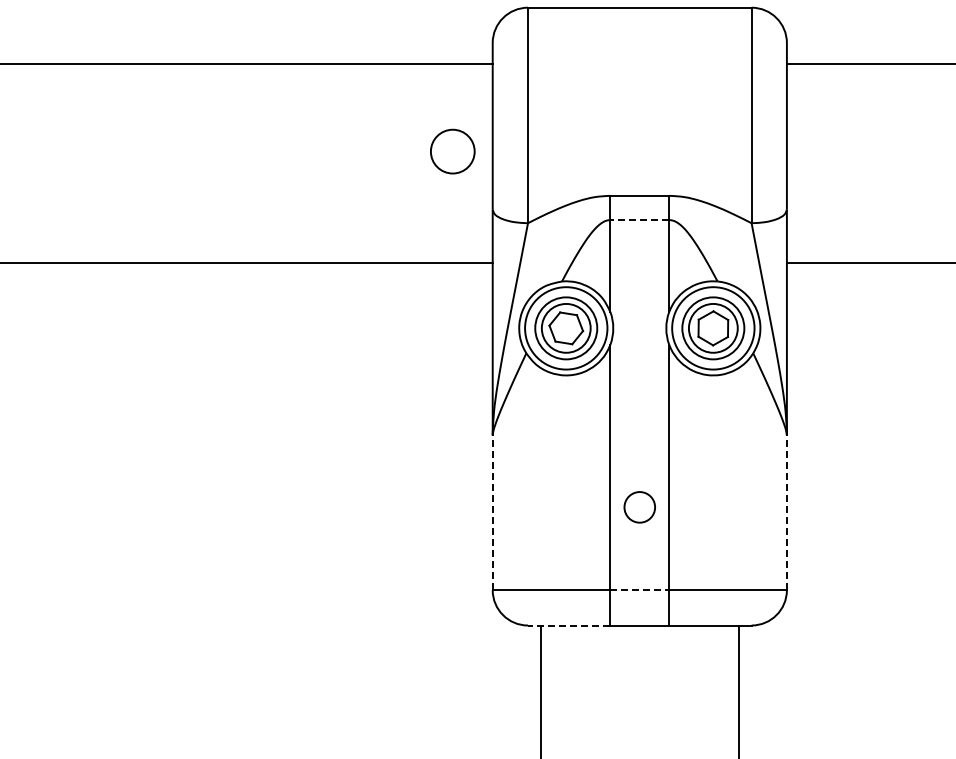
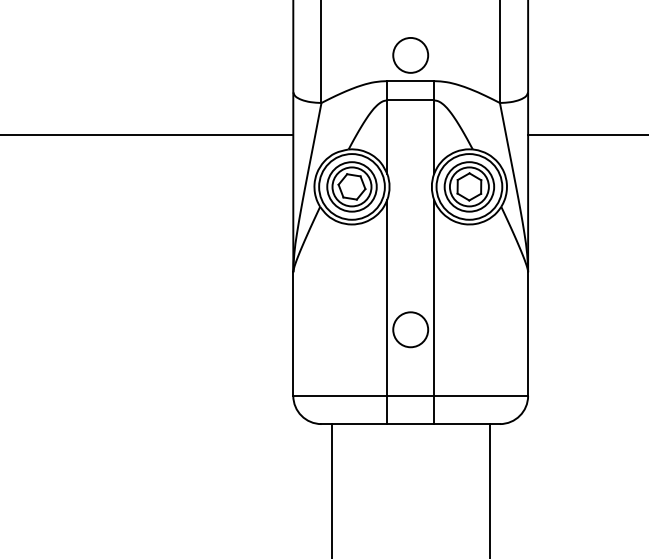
circle: (452, 151) -> (410, 55), moved
line: (639, 220) -> (410, 100), dashed -> solid
circle: (639, 507) -> (410, 329), size x1.43
line: (492, 512) -> (293, 333), dashed -> solid
line: (786, 512) -> (527, 333), dashed -> solid
line: (640, 590) -> (411, 396), dashed -> solid
line: (568, 625) -> (353, 424), dashed -> solid

